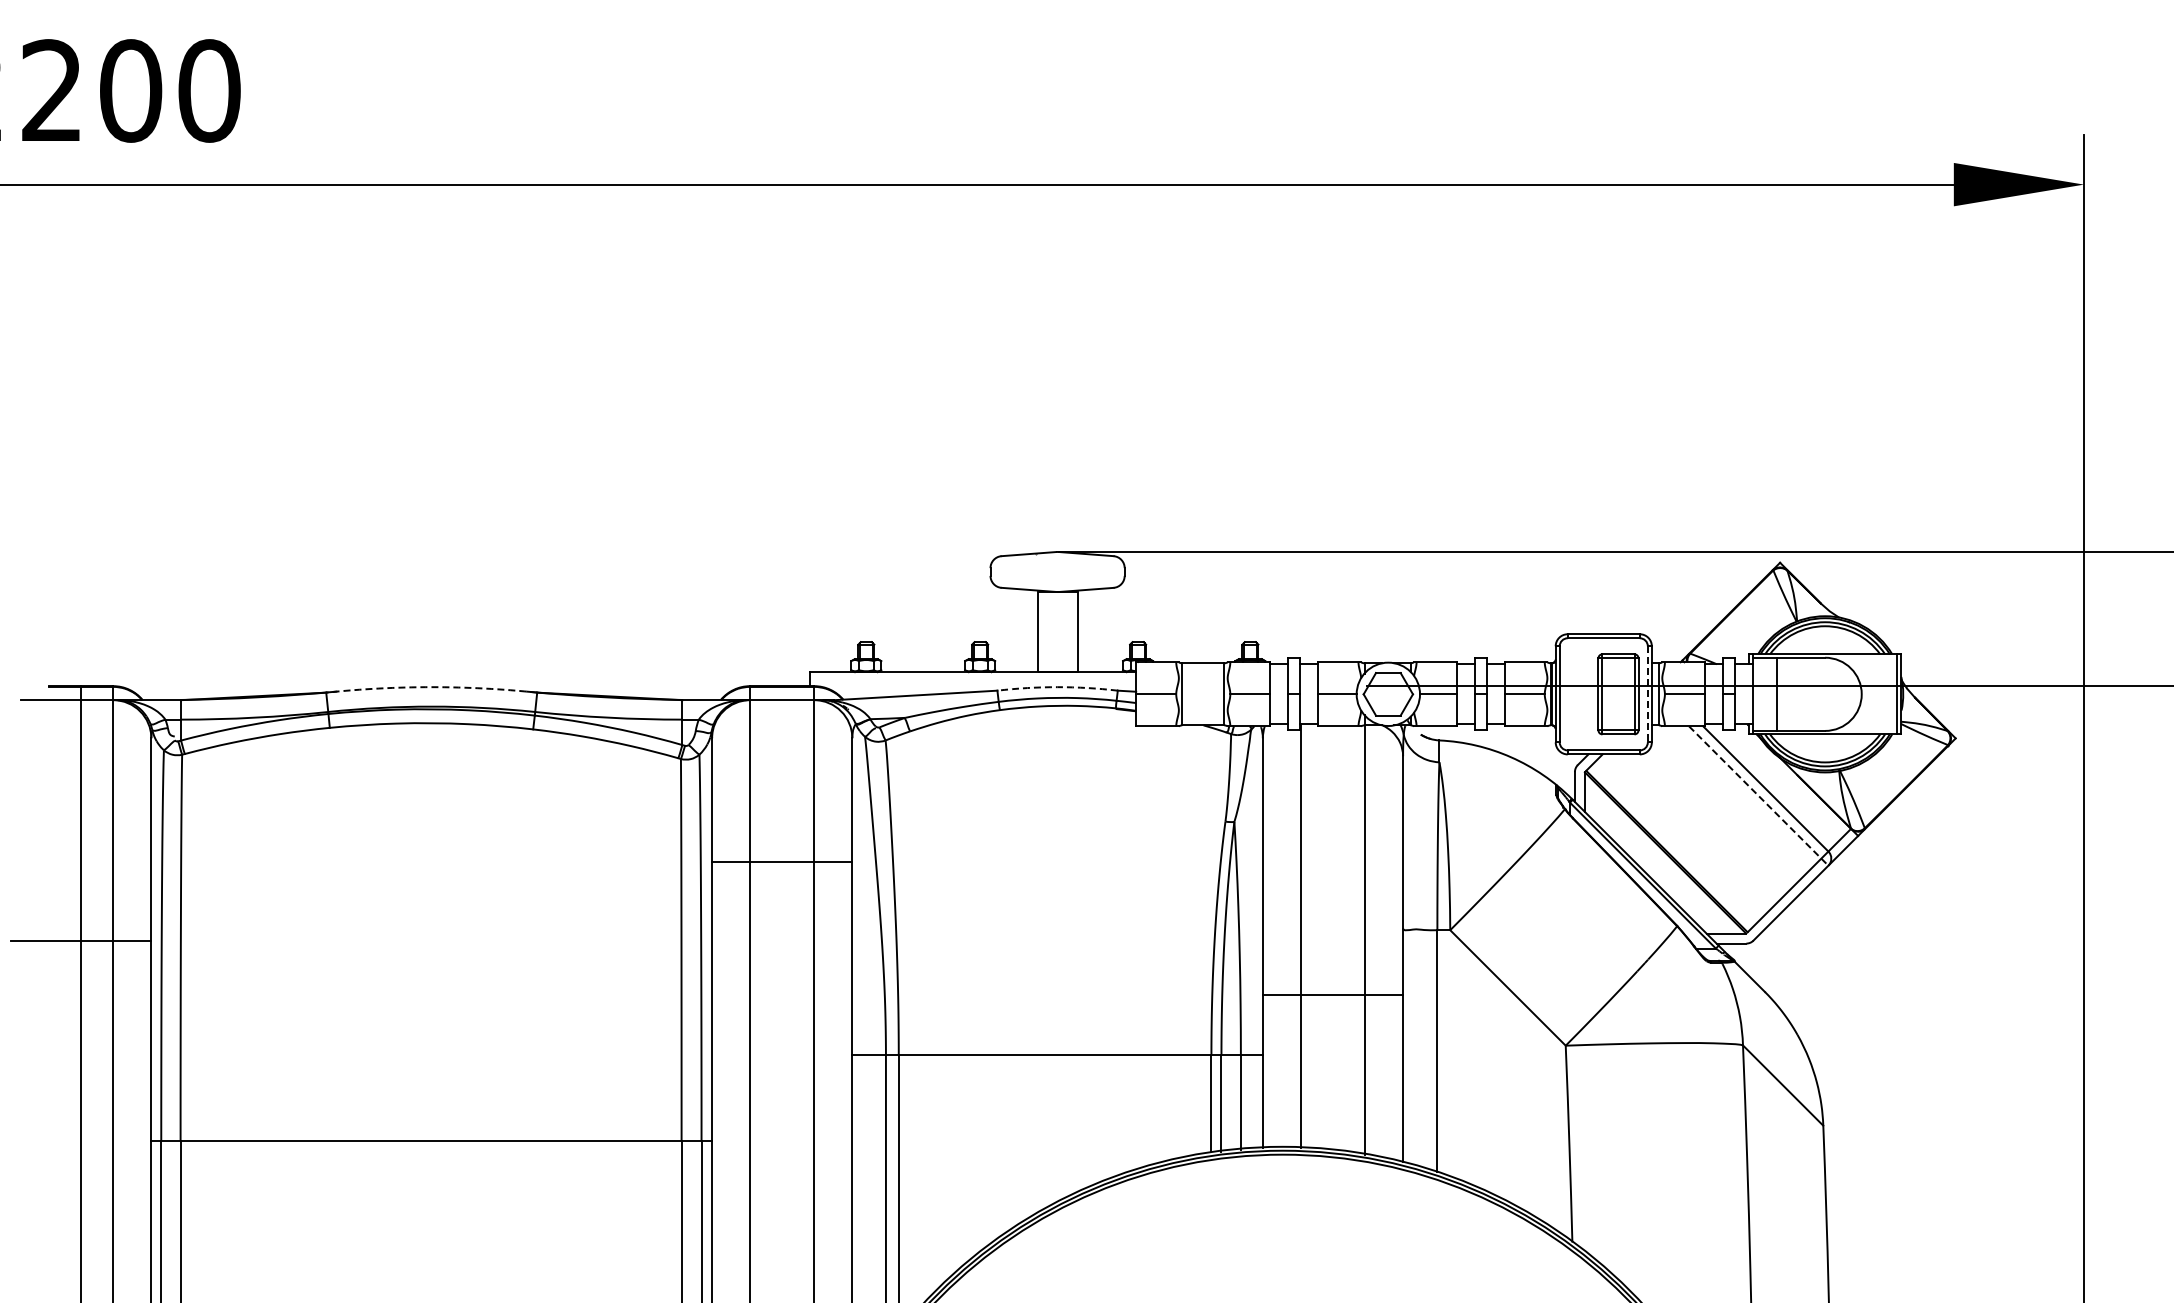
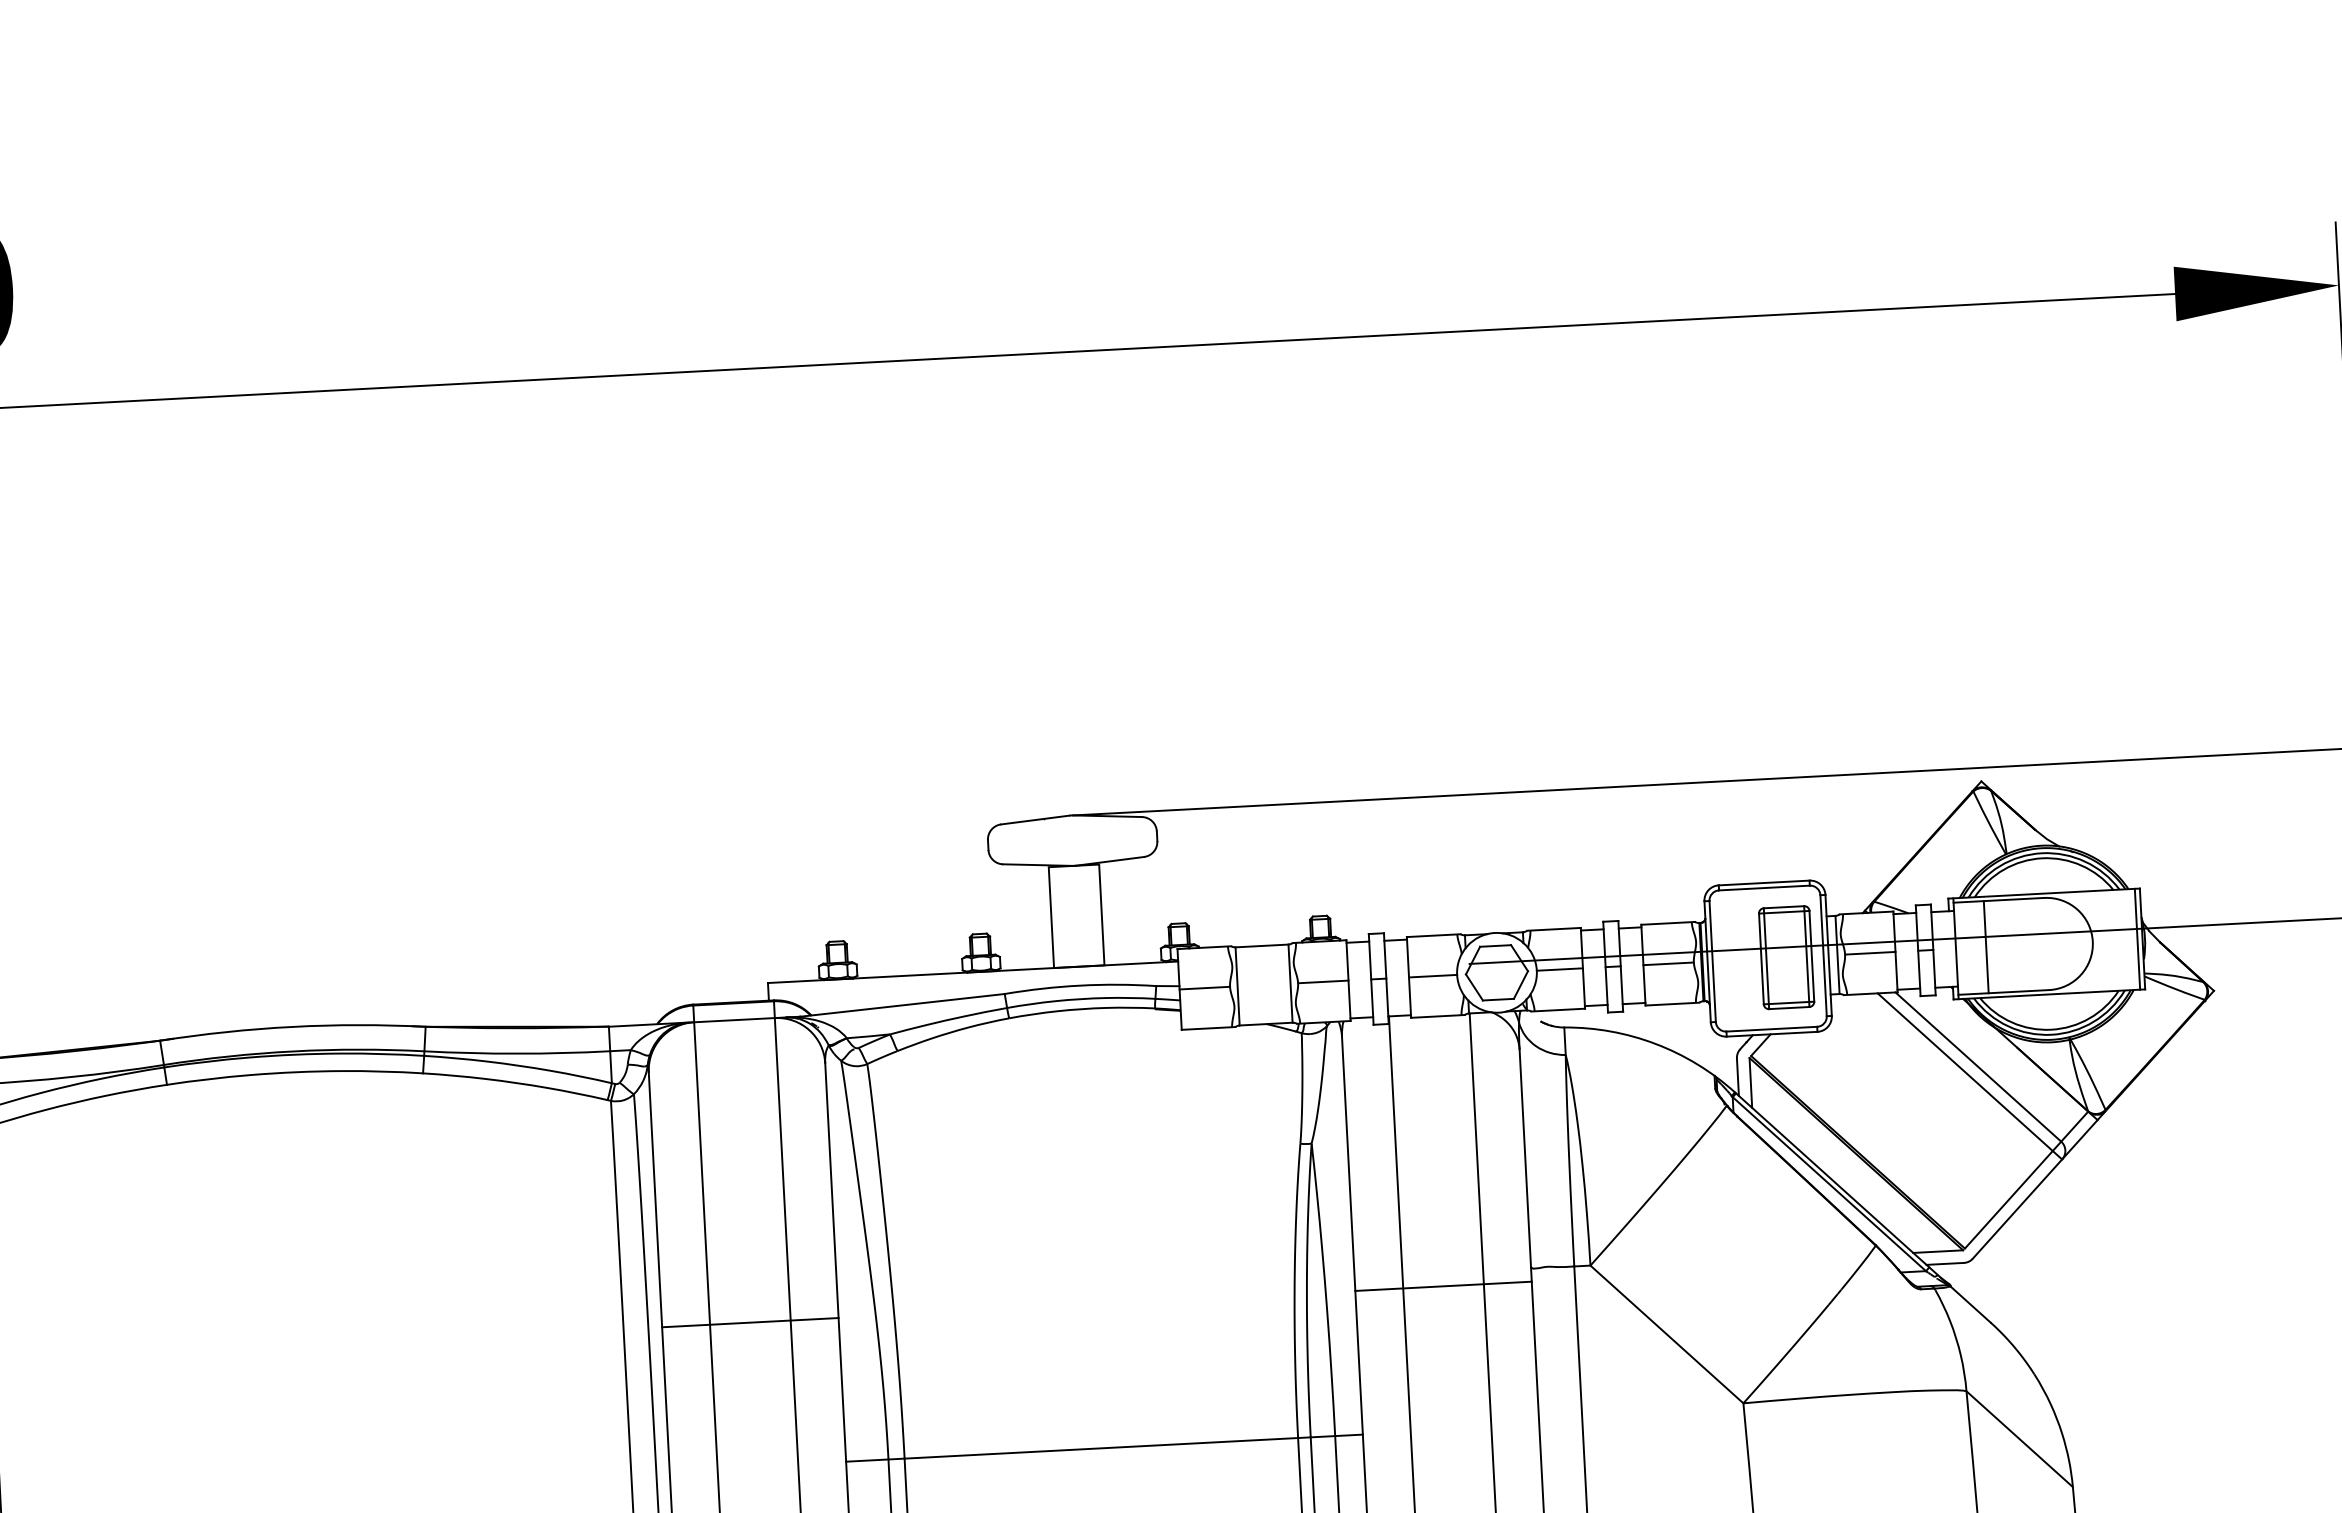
arc: (431, 687) -> (292, 1027), dashed -> solid
arc: (1057, 687) -> (1080, 986), dashed -> solid
line: (1647, 694) -> (1823, 955), dashed -> solid
line: (1759, 796) -> (1970, 1076), dashed -> solid
line: (782, 861) -> (750, 1322), moved
line: (1332, 994) -> (1442, 1286), moved

